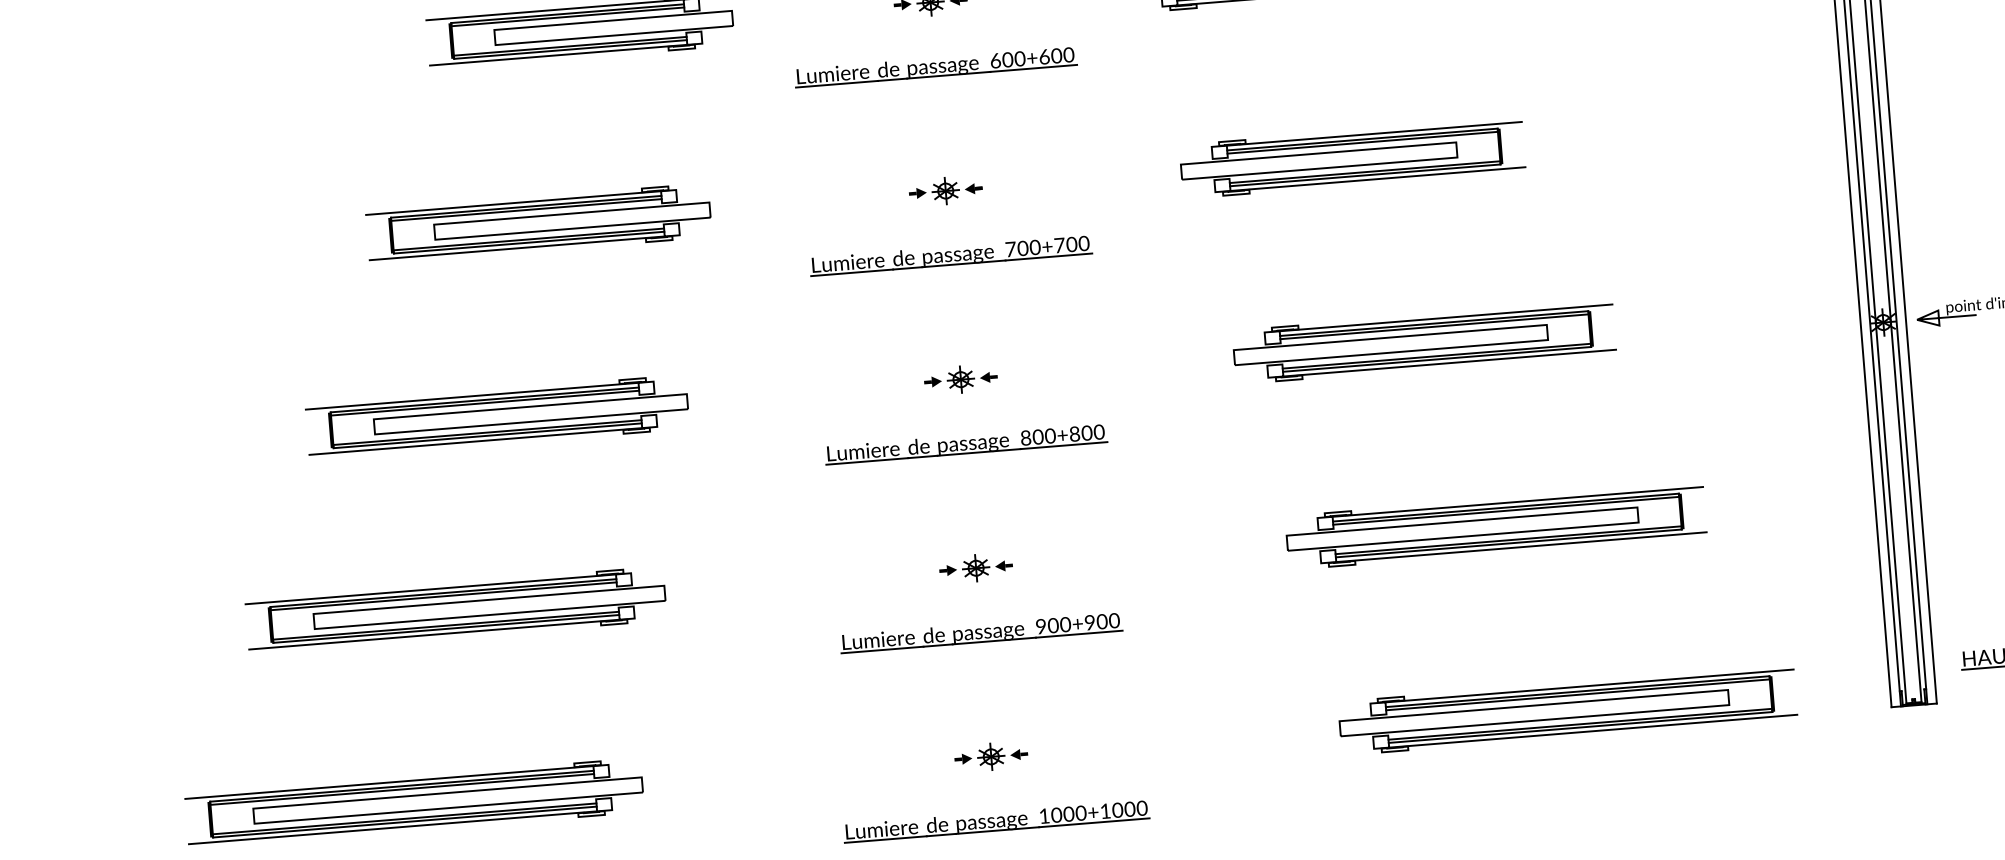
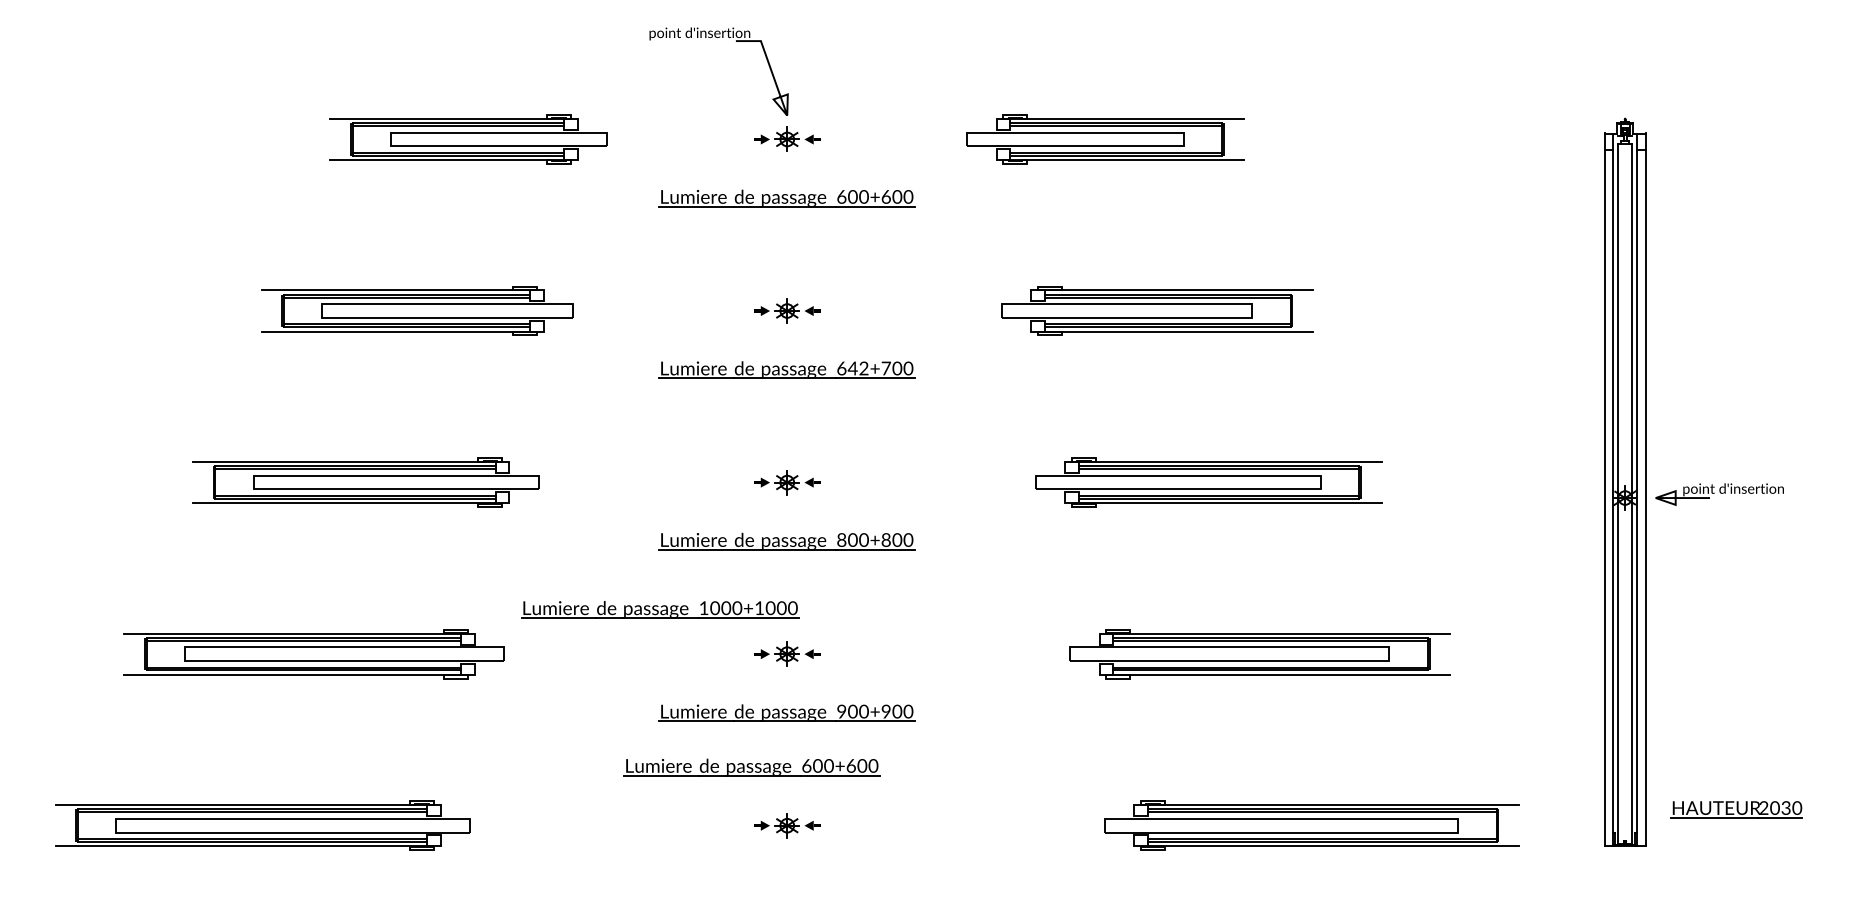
text: (1022, 248) -> (852, 368), 700+700 -> 642+700
part: (946, 696) -> (751, 767), added
part: (996, 821) -> (660, 609), moved

